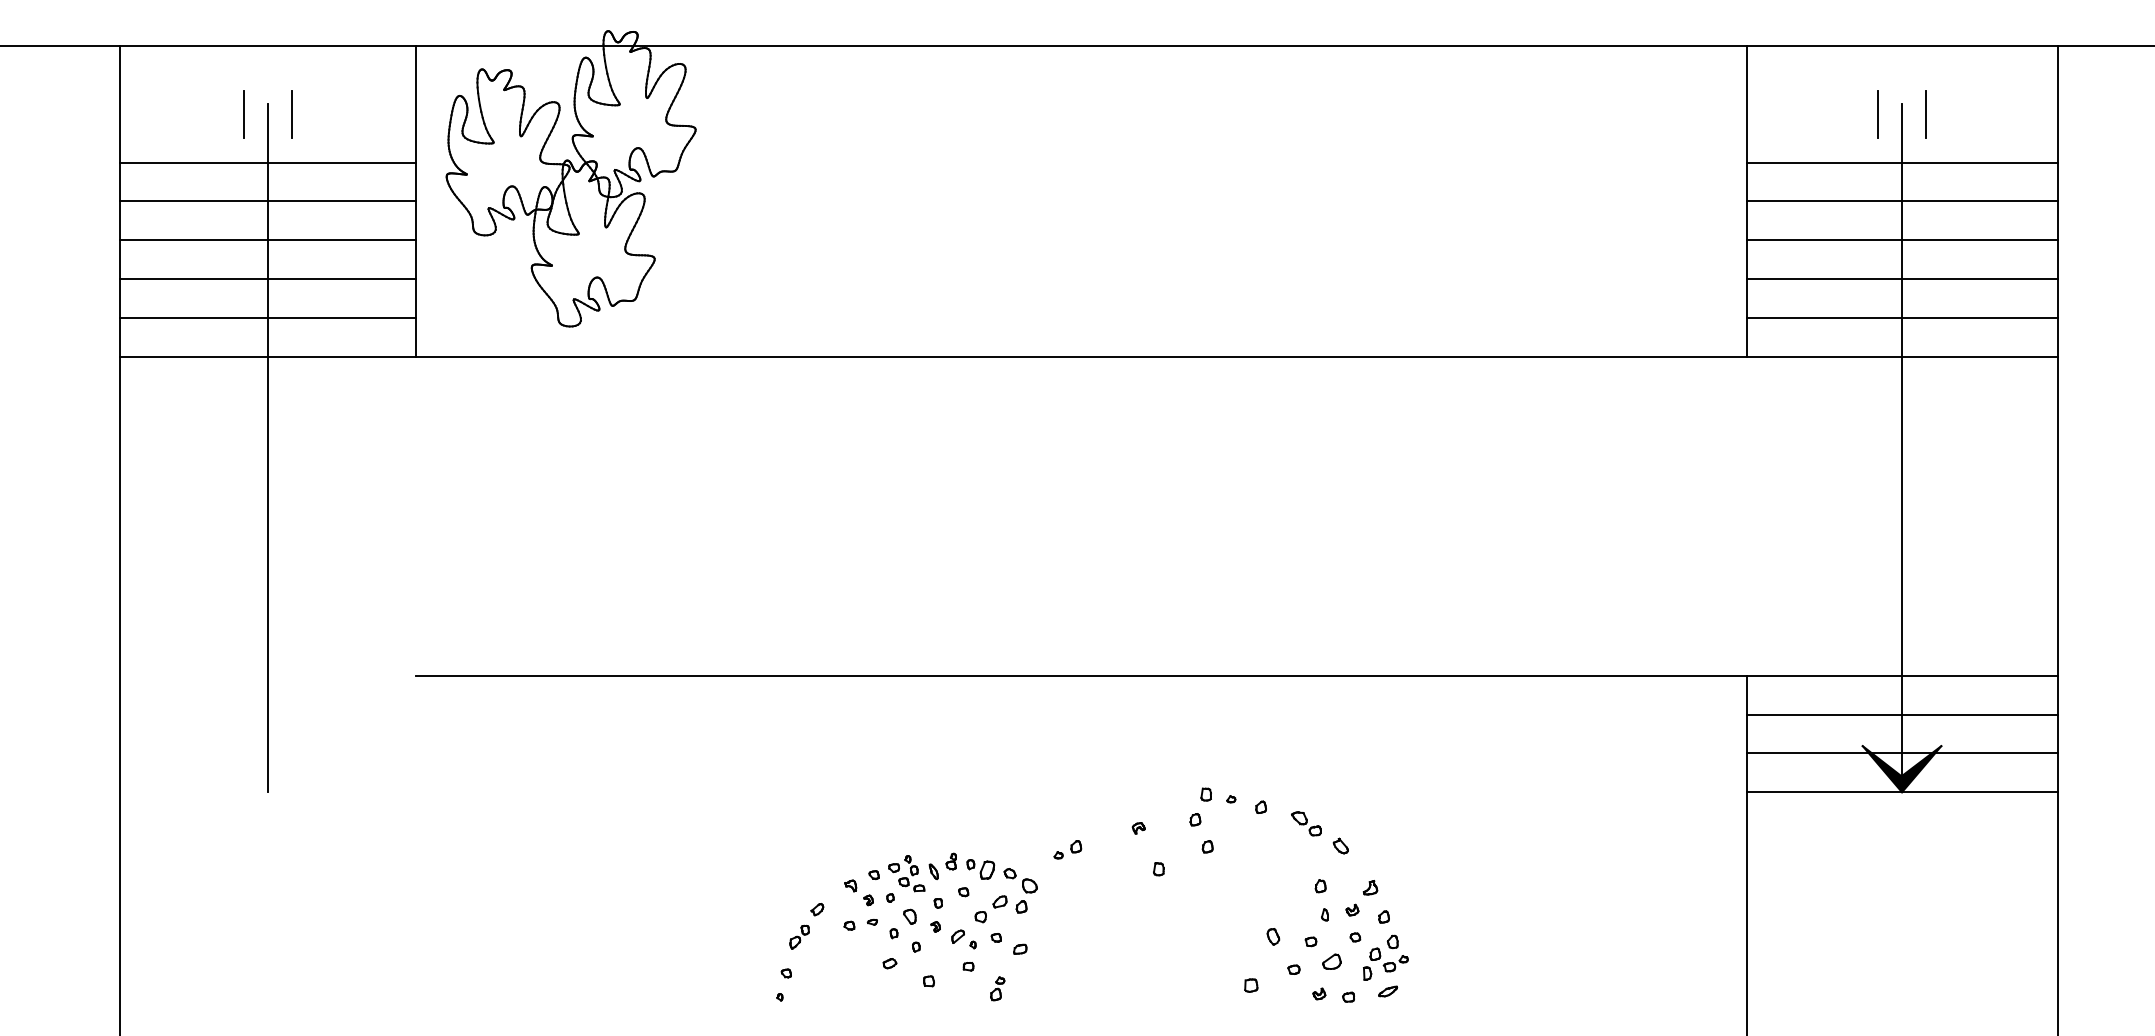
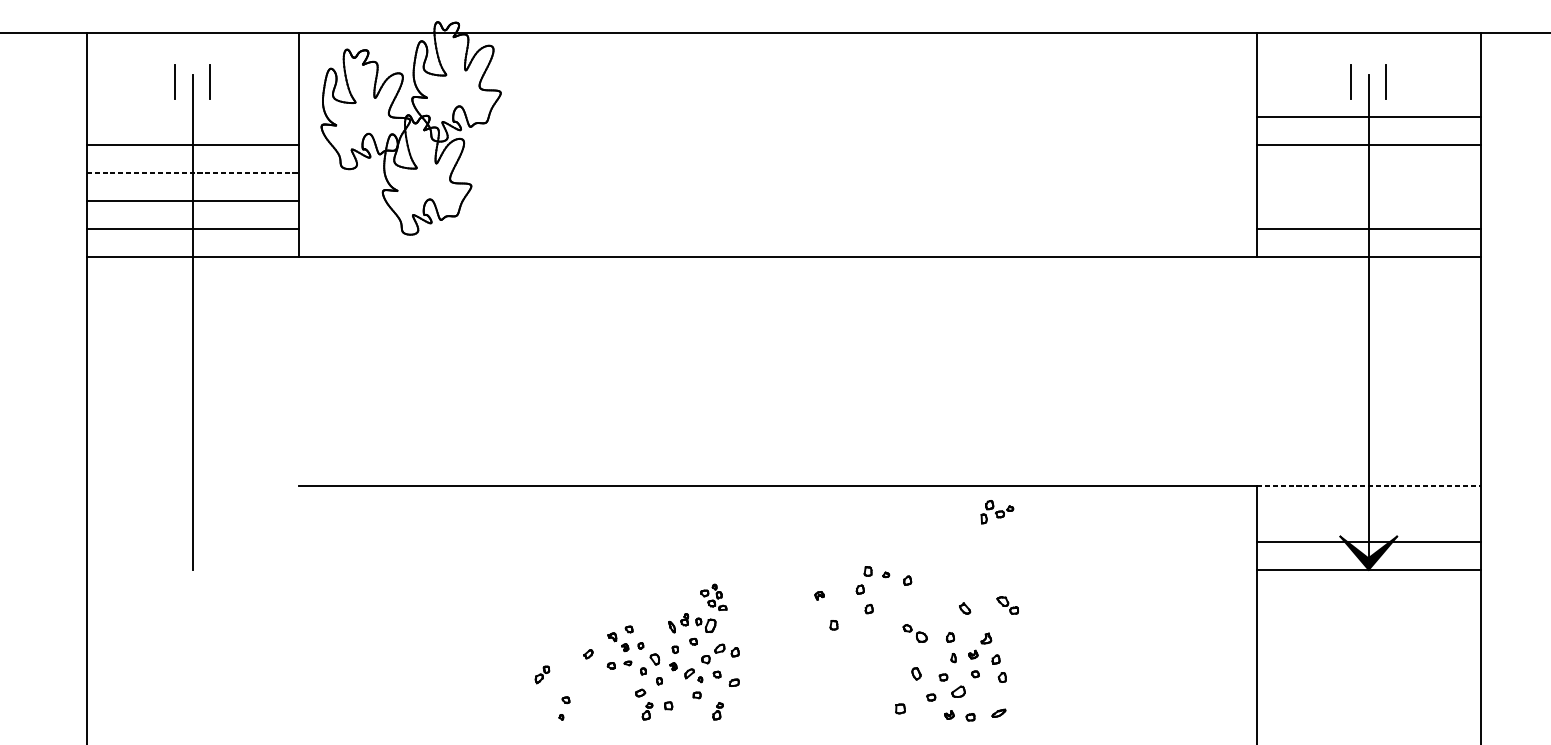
line: (267, 162) -> (192, 116), removed
line: (267, 240) -> (192, 172), solid -> dashed
line: (1901, 240) -> (1368, 172), removed
line: (1901, 279) -> (1368, 200), removed
line: (1902, 675) -> (1369, 485), solid -> dashed
line: (1901, 714) -> (1368, 513), removed
part: (1306, 823) -> (1007, 605), moved
part: (1067, 849) -> (768, 611), removed
part: (906, 873) -> (713, 597), moved
part: (1020, 880) -> (915, 633), moved
part: (799, 936) -> (542, 674), moved
part: (1385, 963) -> (997, 511), moved
part: (899, 988) -> (647, 711), added

